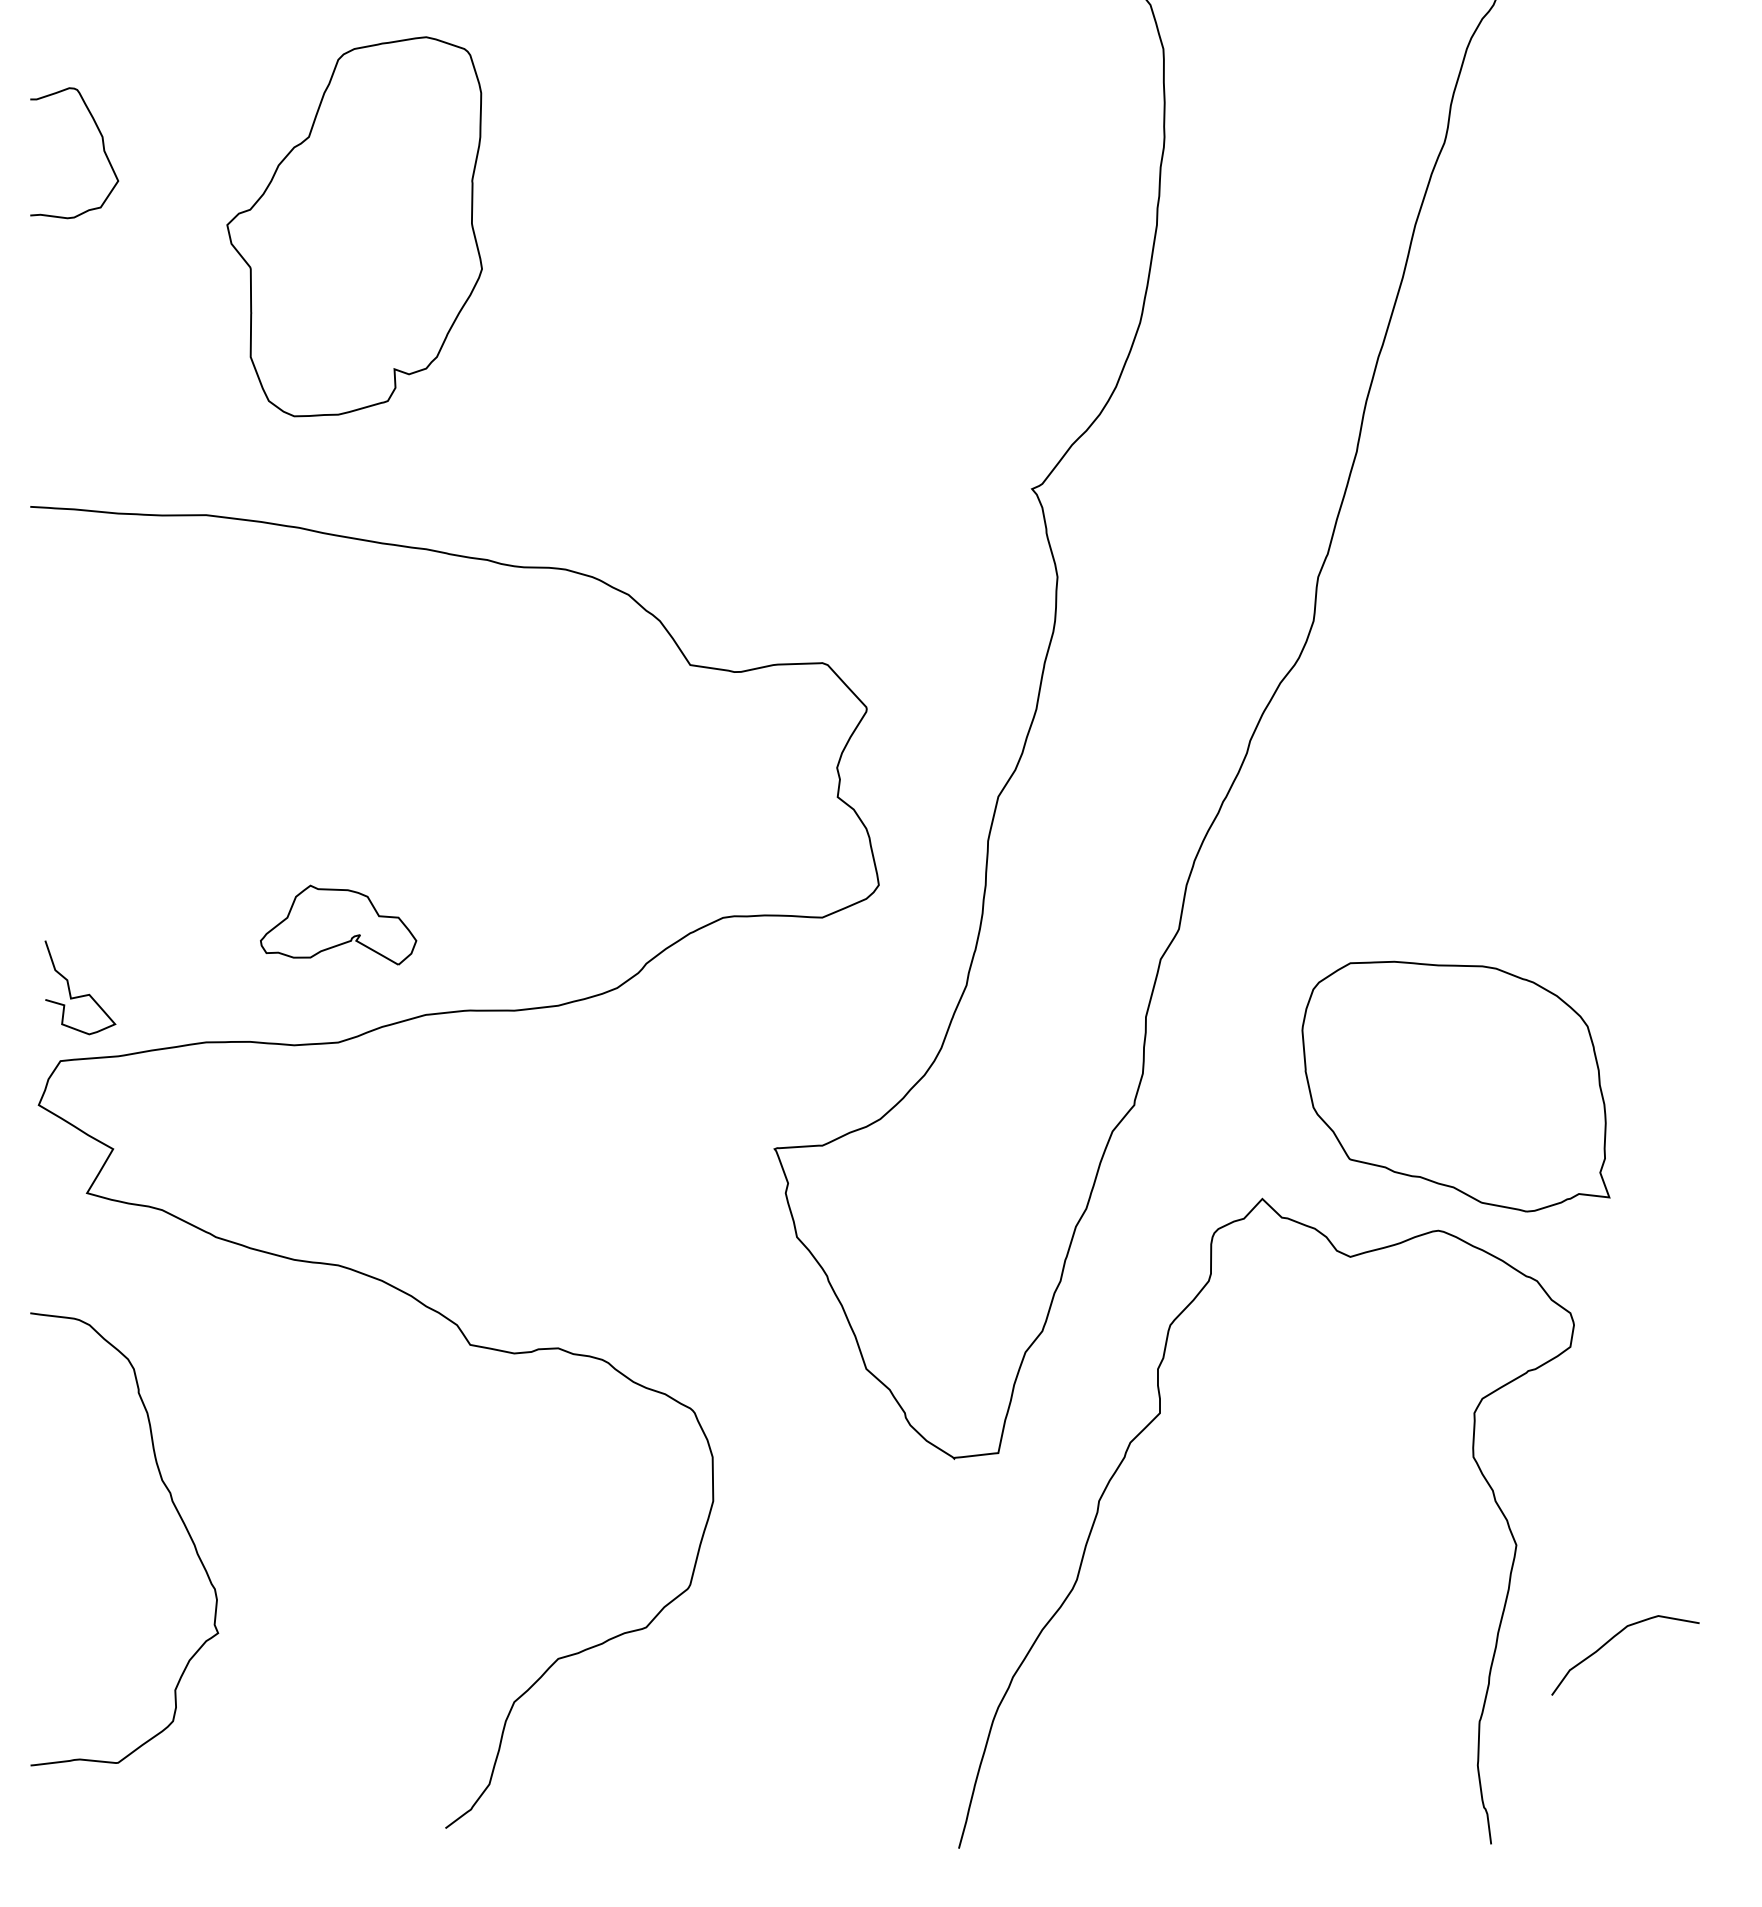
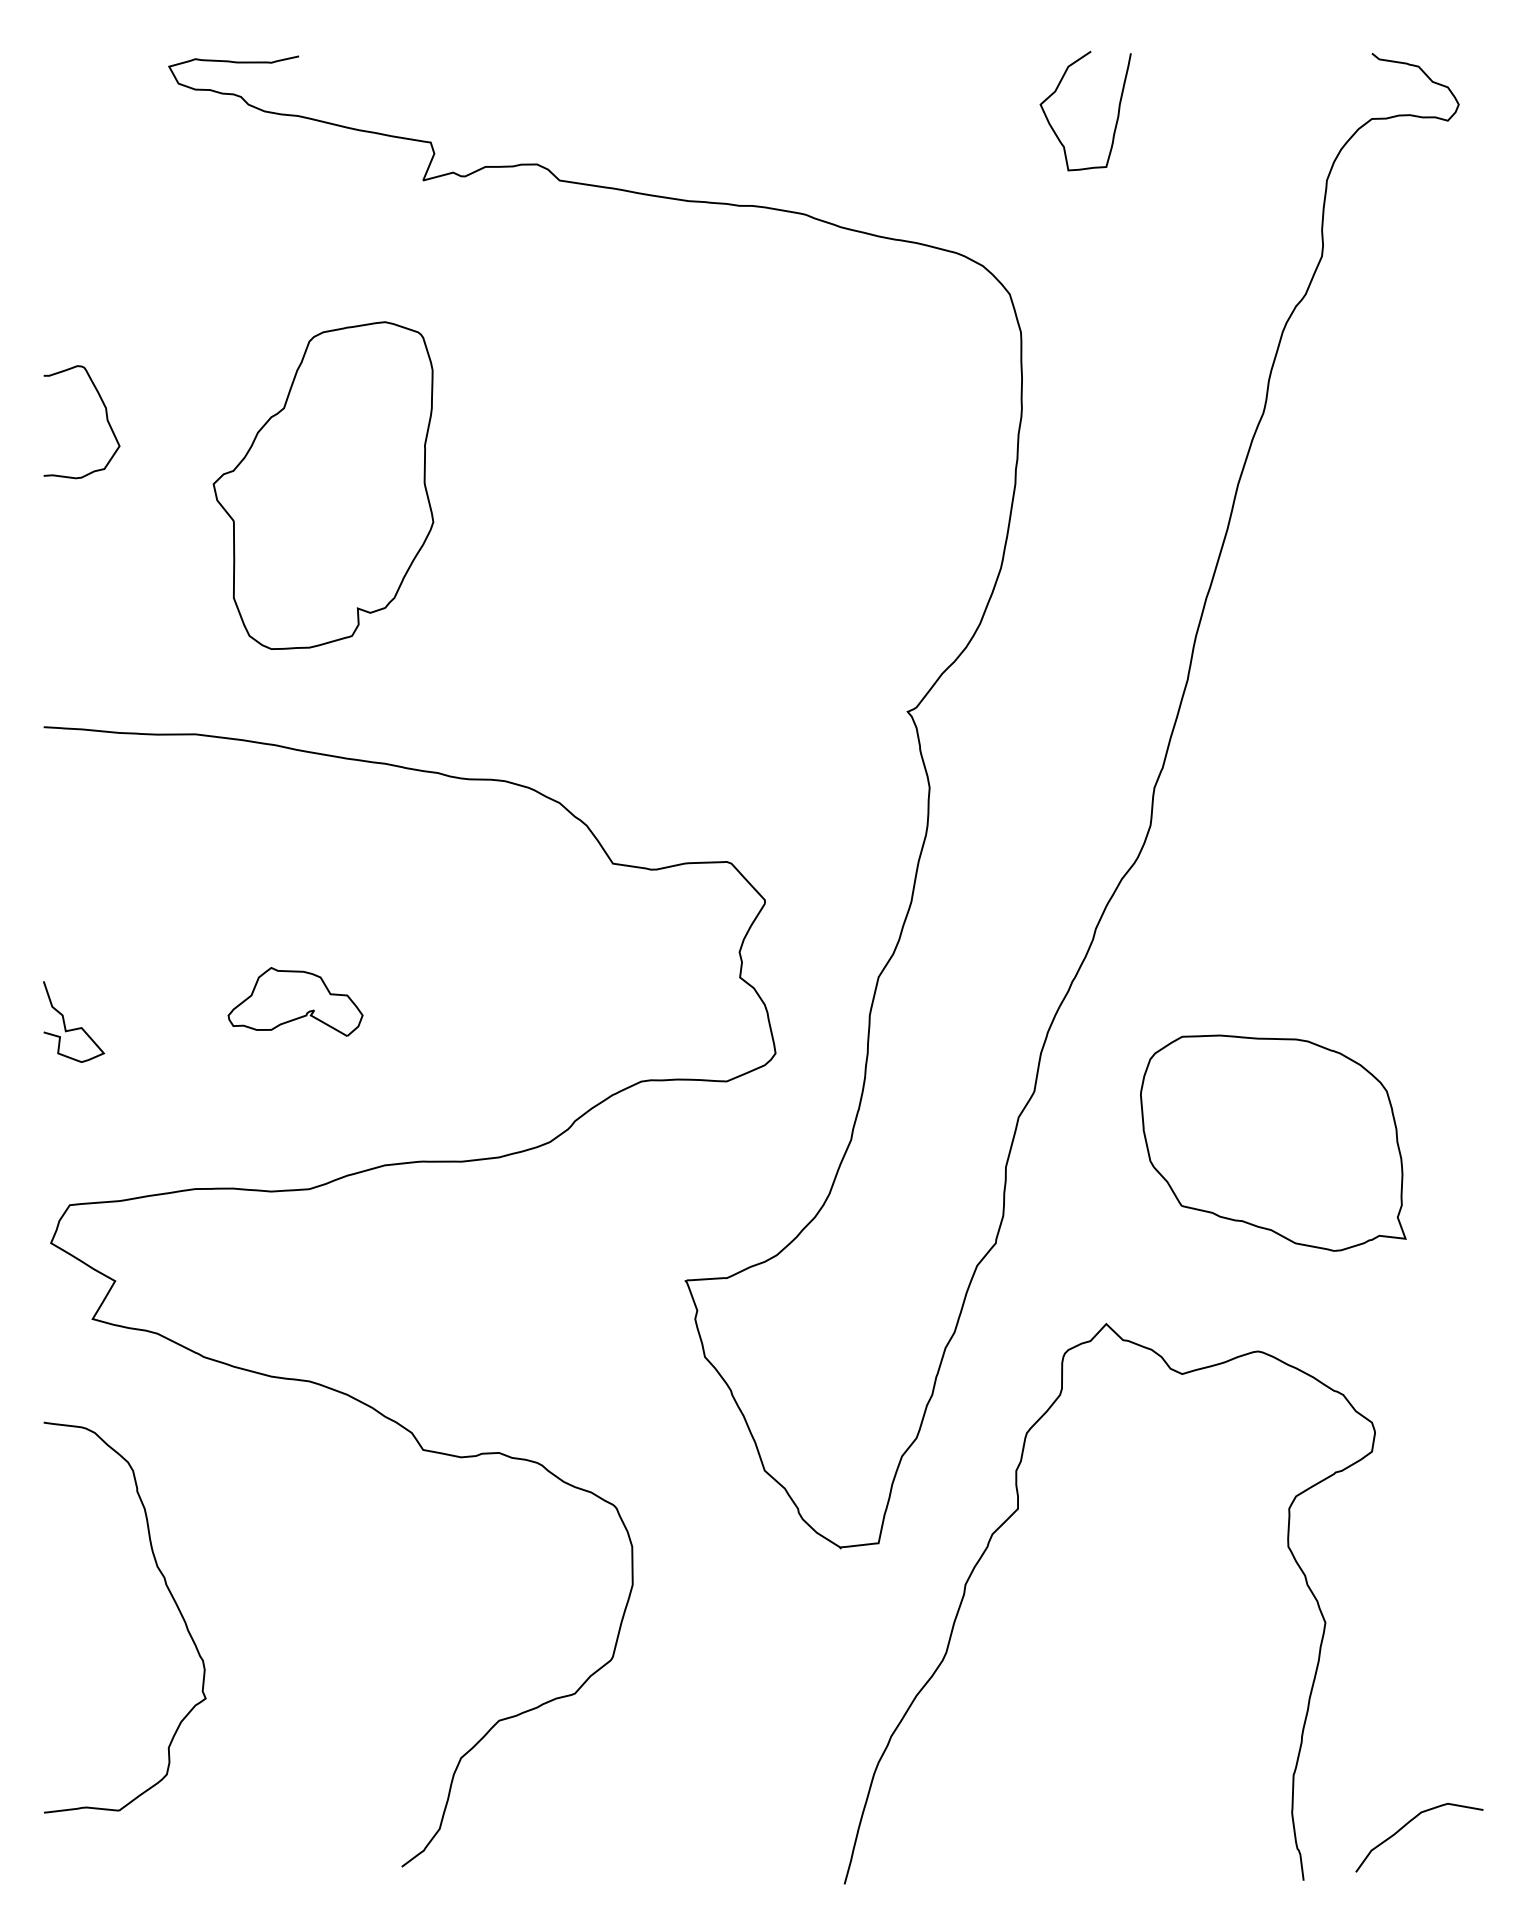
part: (338, 924) -> (295, 1001), moved
curve: (81, 995) -> (74, 1028), moved
part: (1456, 1085) -> (1273, 1142), moved
curve: (1615, 1637) -> (1410, 1822), moved

